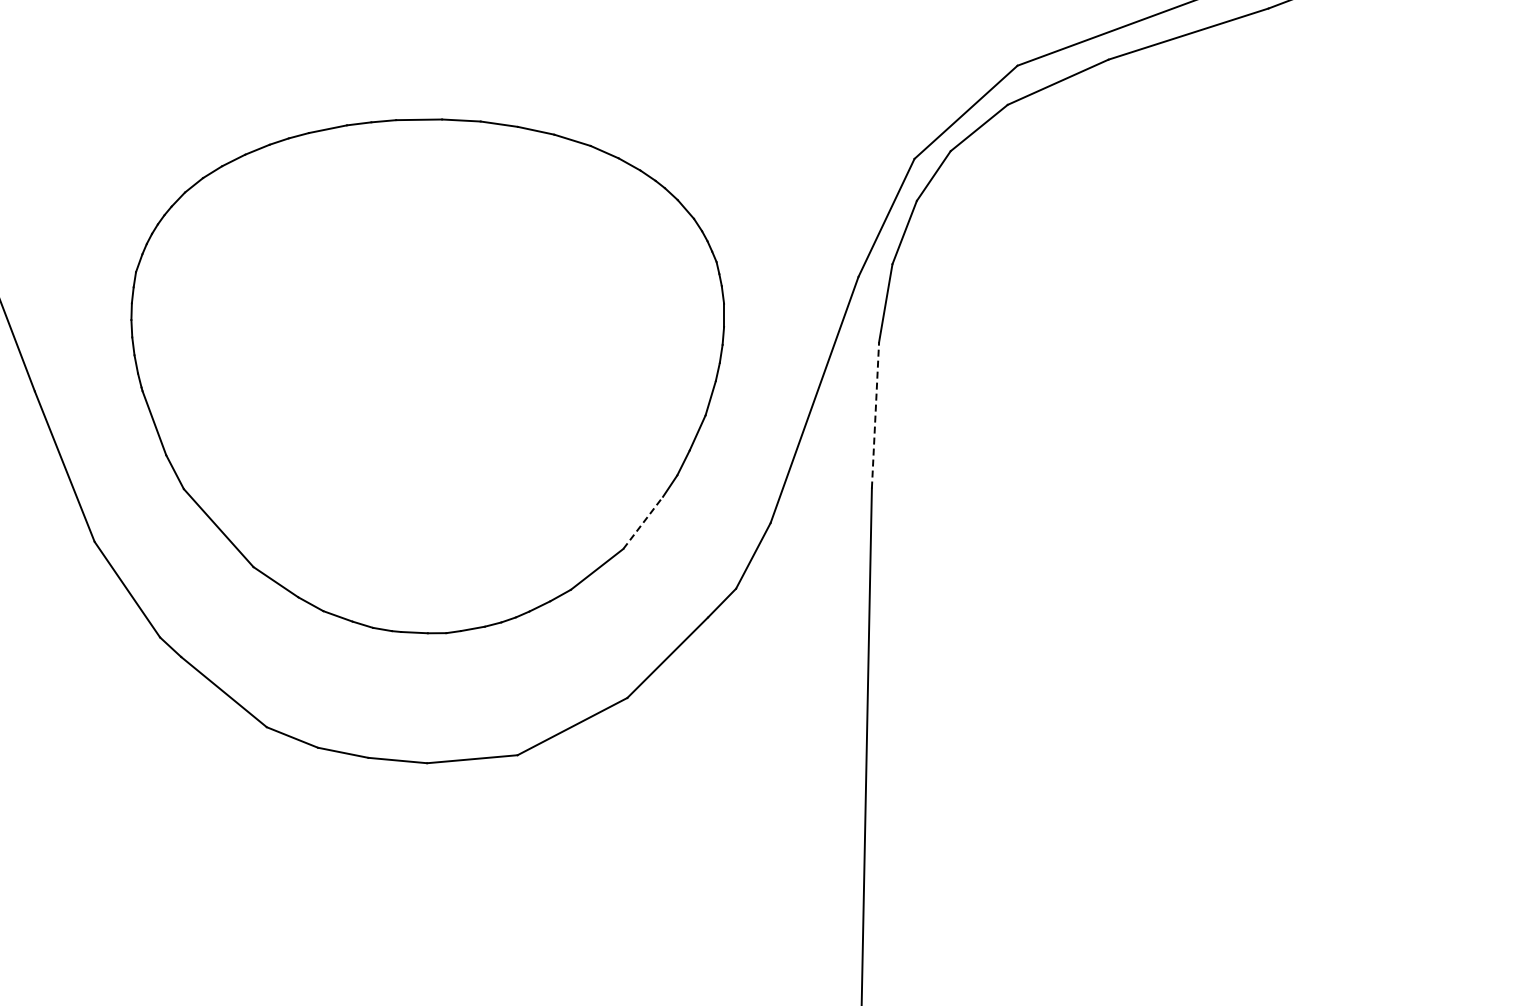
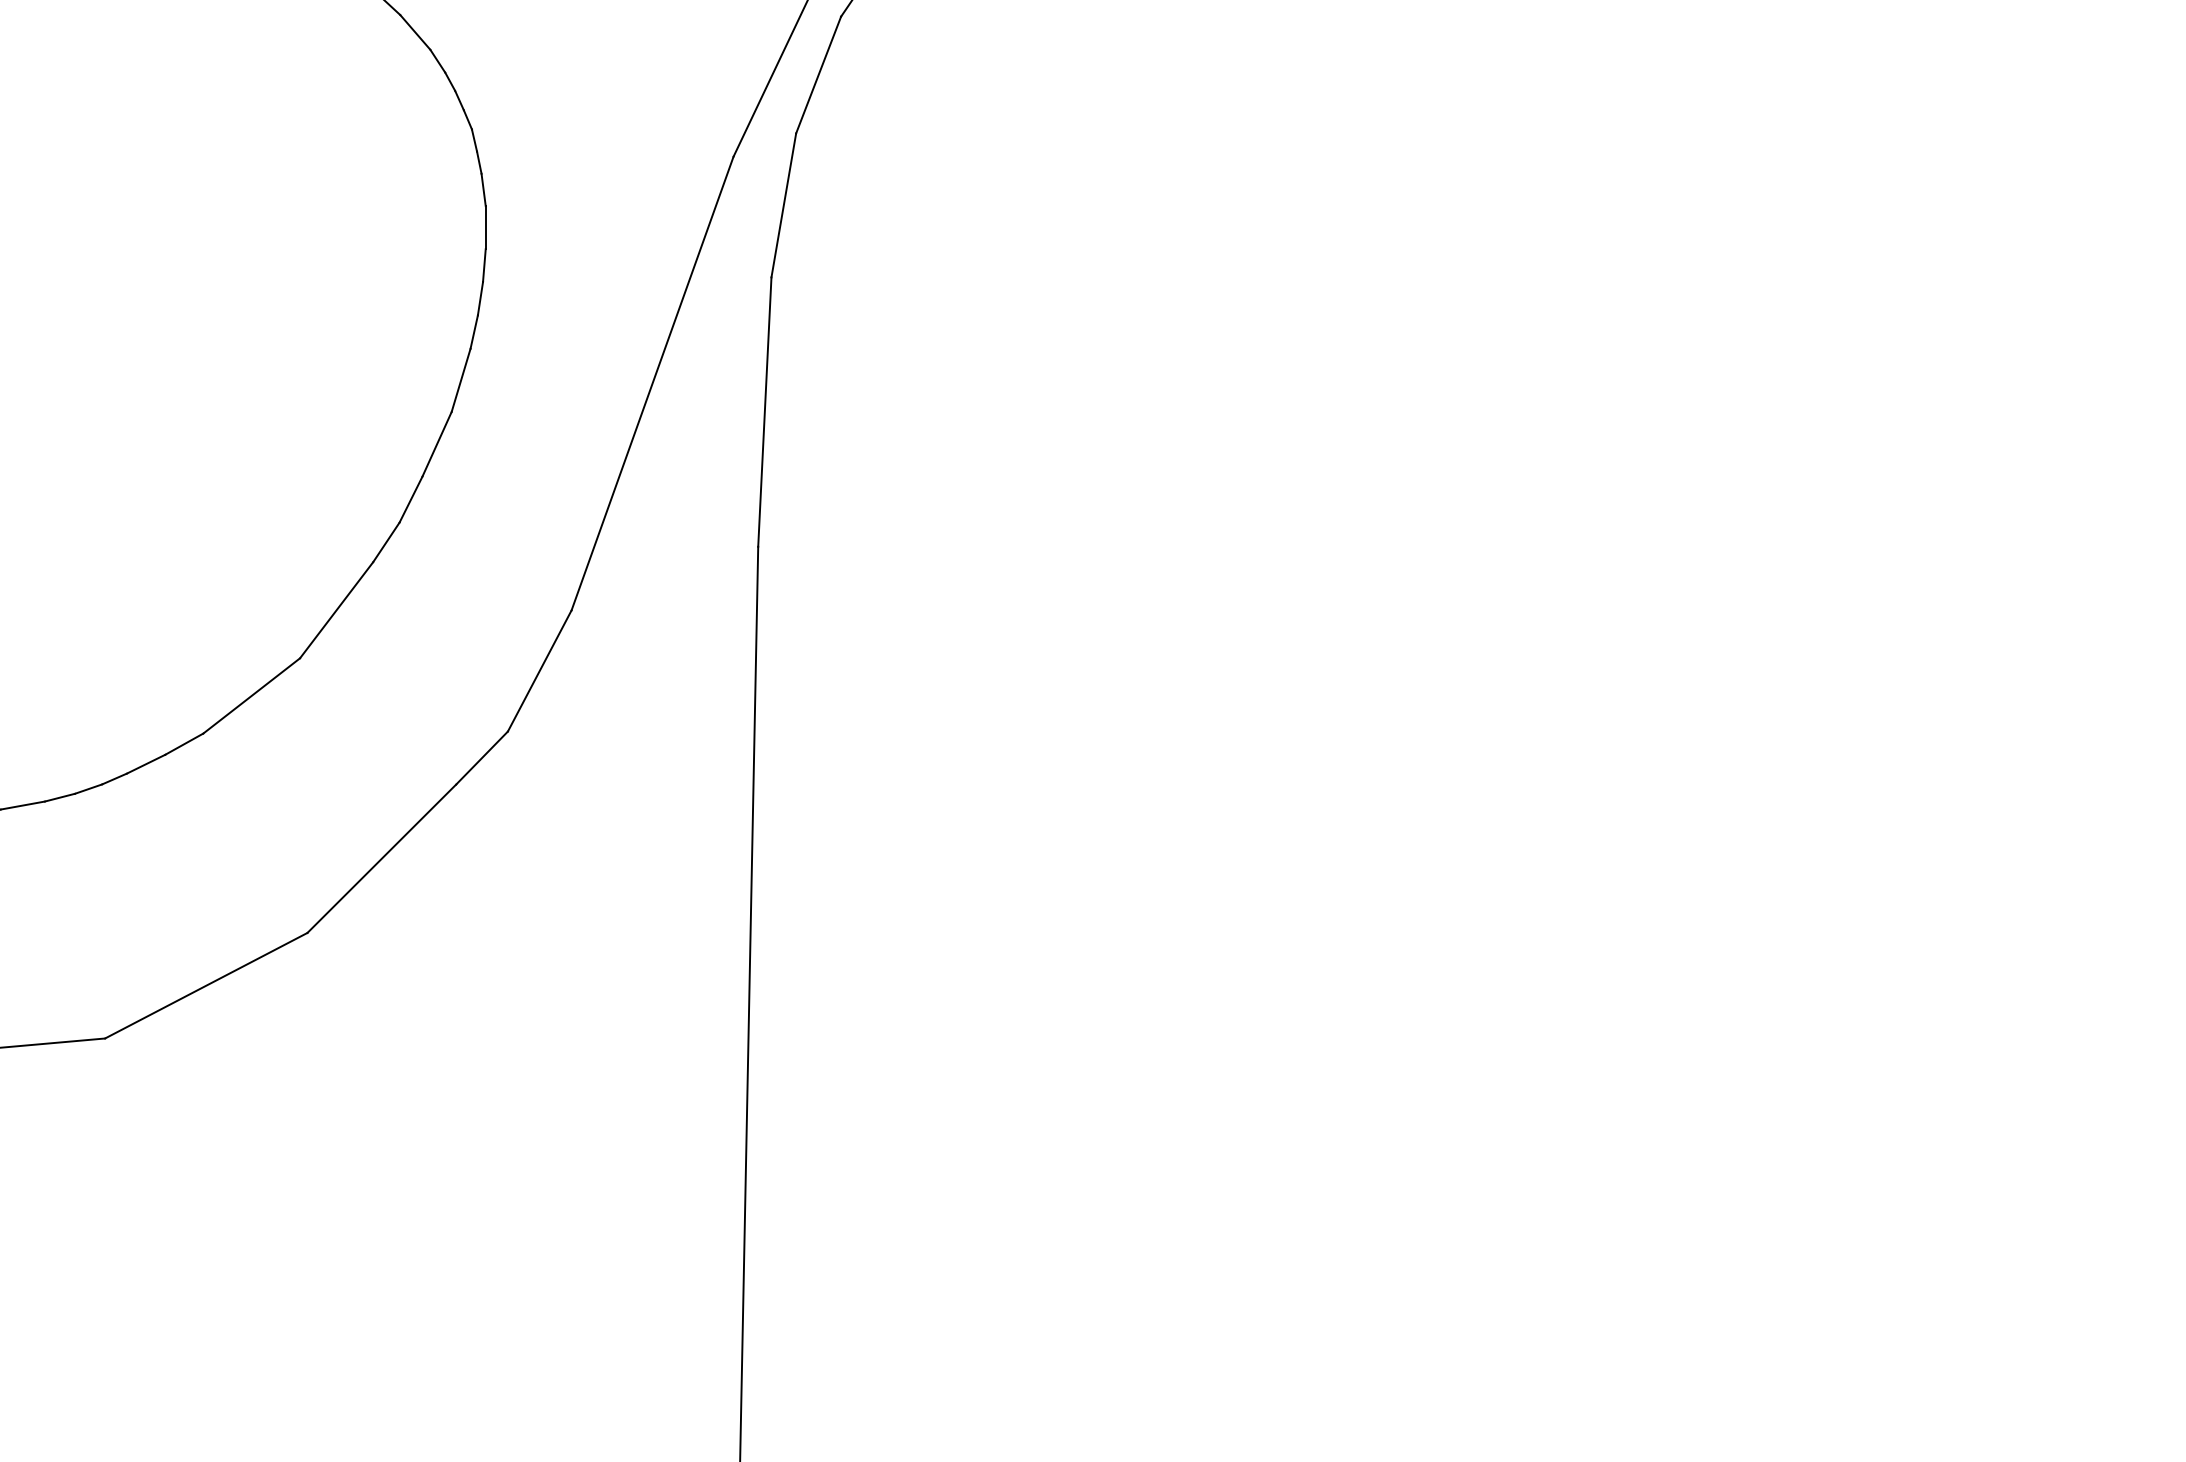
line: (875, 414) -> (764, 410), dashed -> solid
line: (643, 522) -> (337, 609), dashed -> solid

